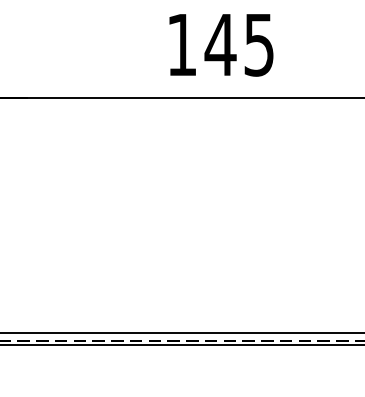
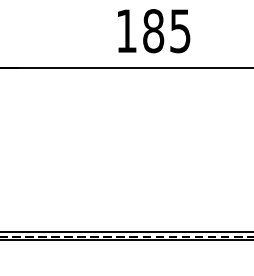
text: (220, 45) -> (153, 31), 145 -> 185

